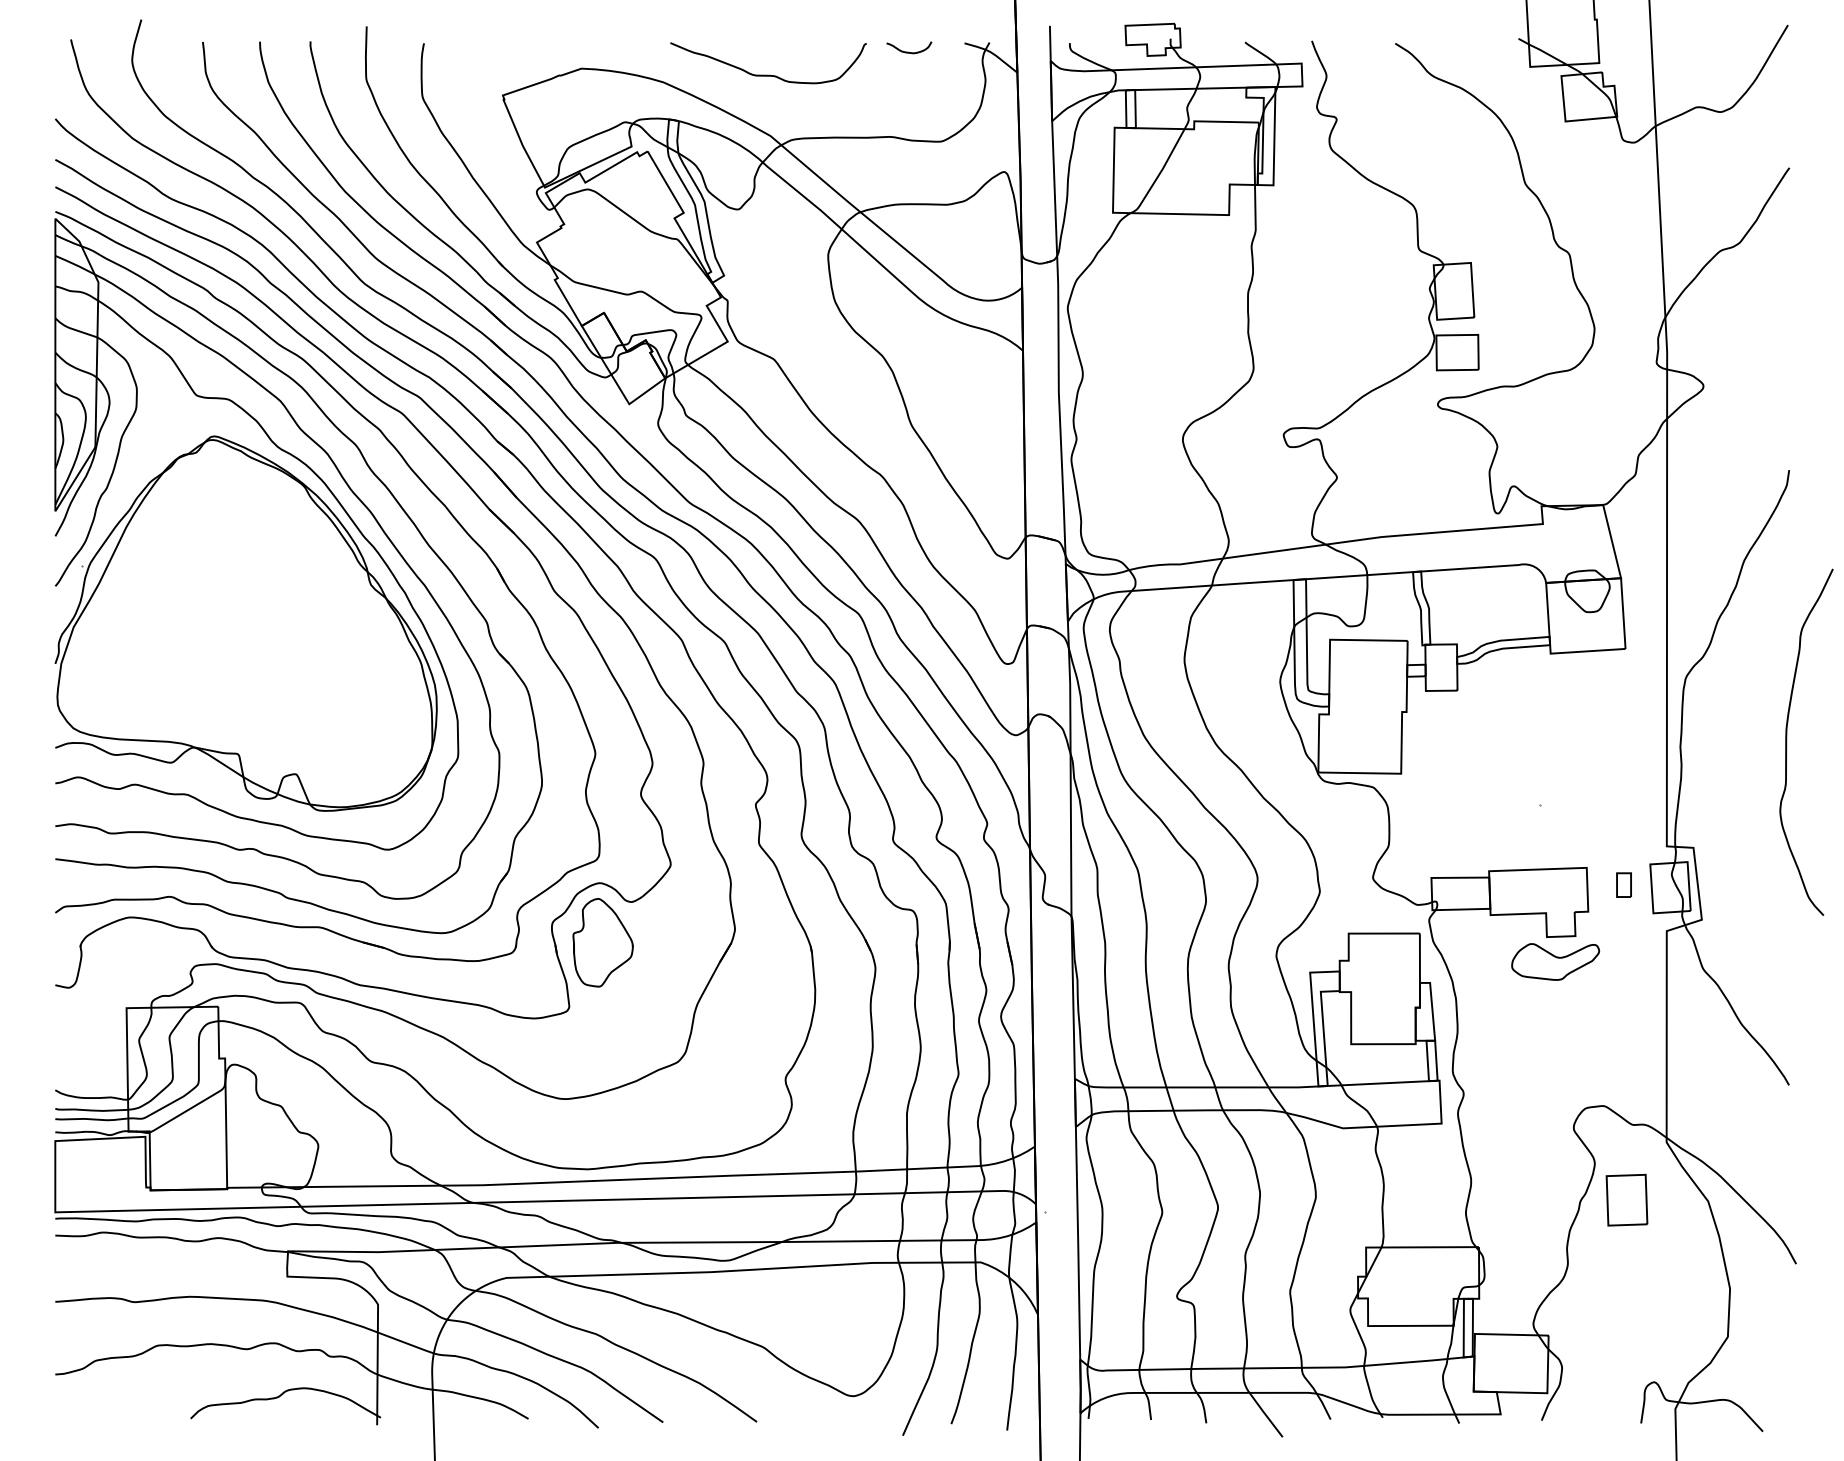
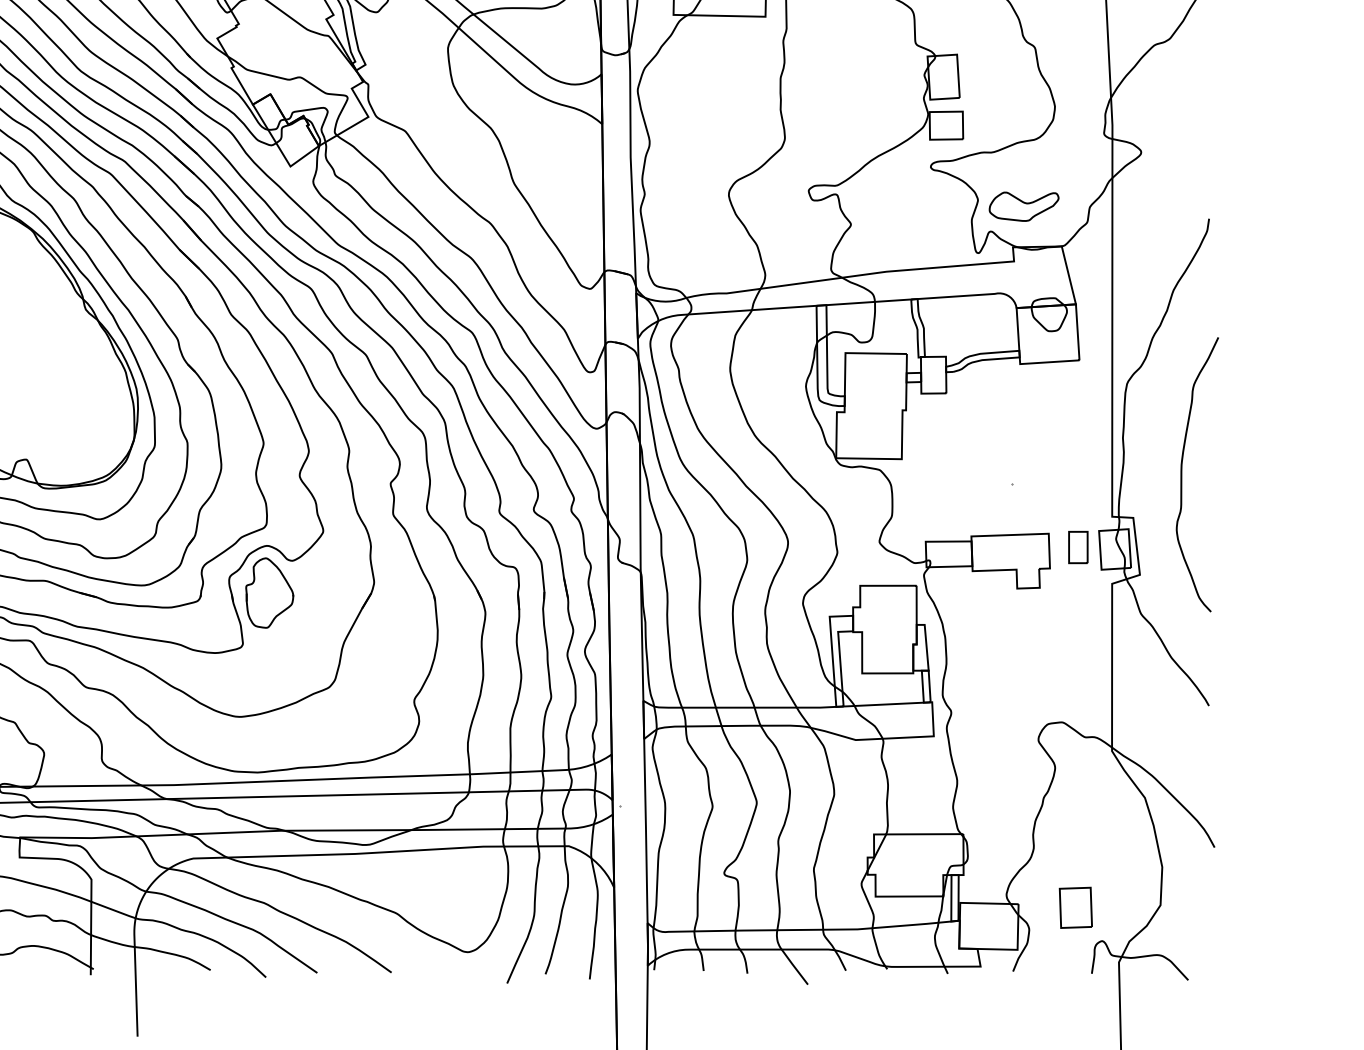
curve: (1787, 741) -> (1182, 474), moved
part: (1623, 884) -> (1077, 546), size x1.67
part: (1555, 961) -> (1024, 206), moved
part: (1626, 1199) -> (1075, 907), moved

